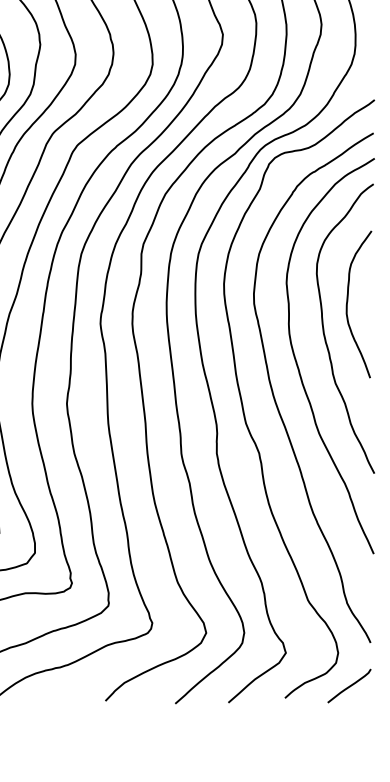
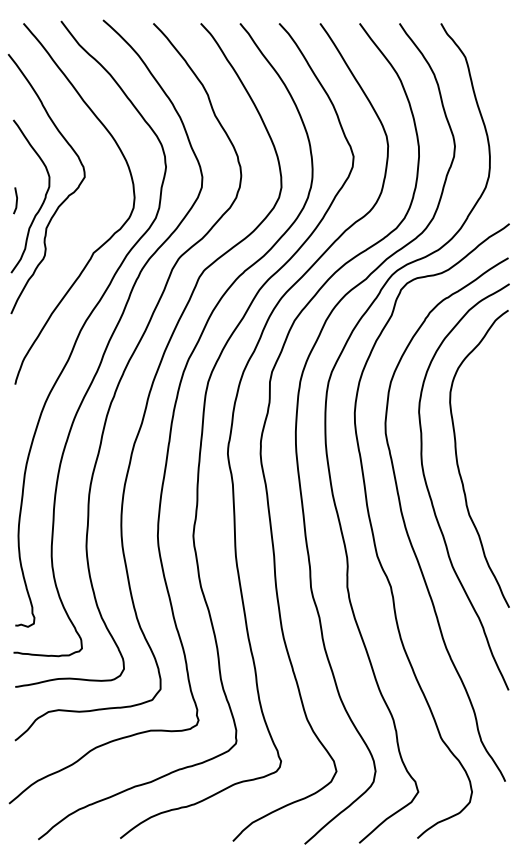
curve: (348, 302) -> (482, 431), removed
curve: (349, 685) -> (483, 825), removed

